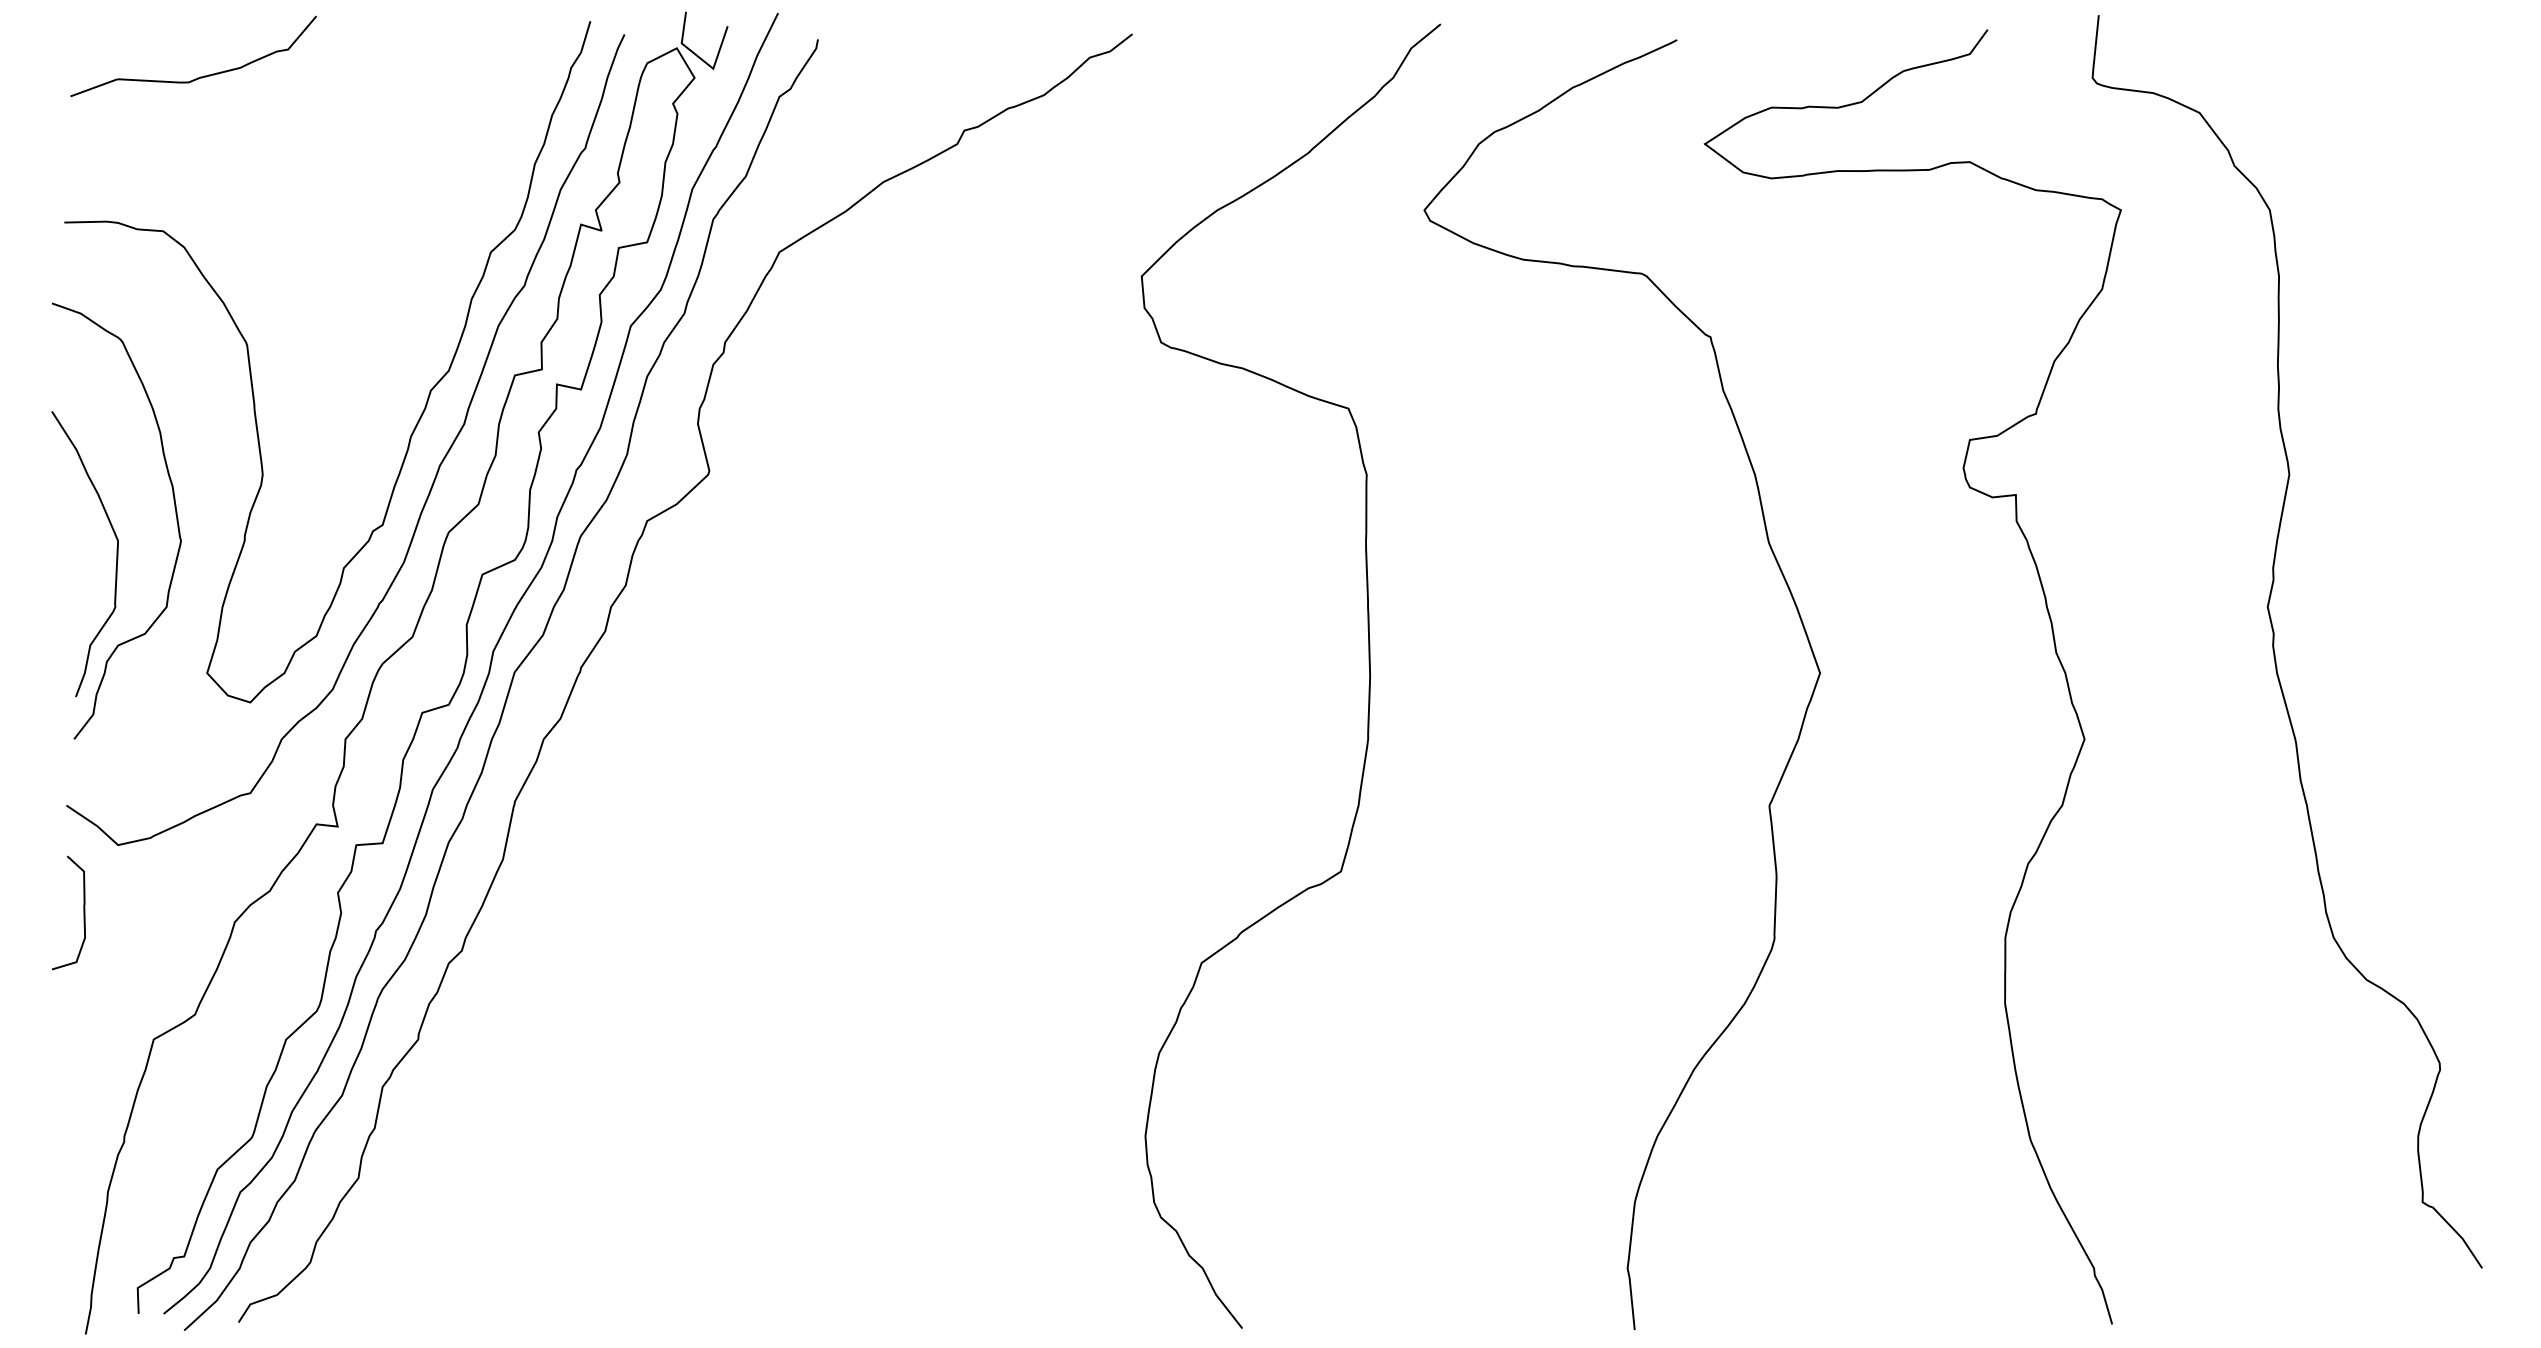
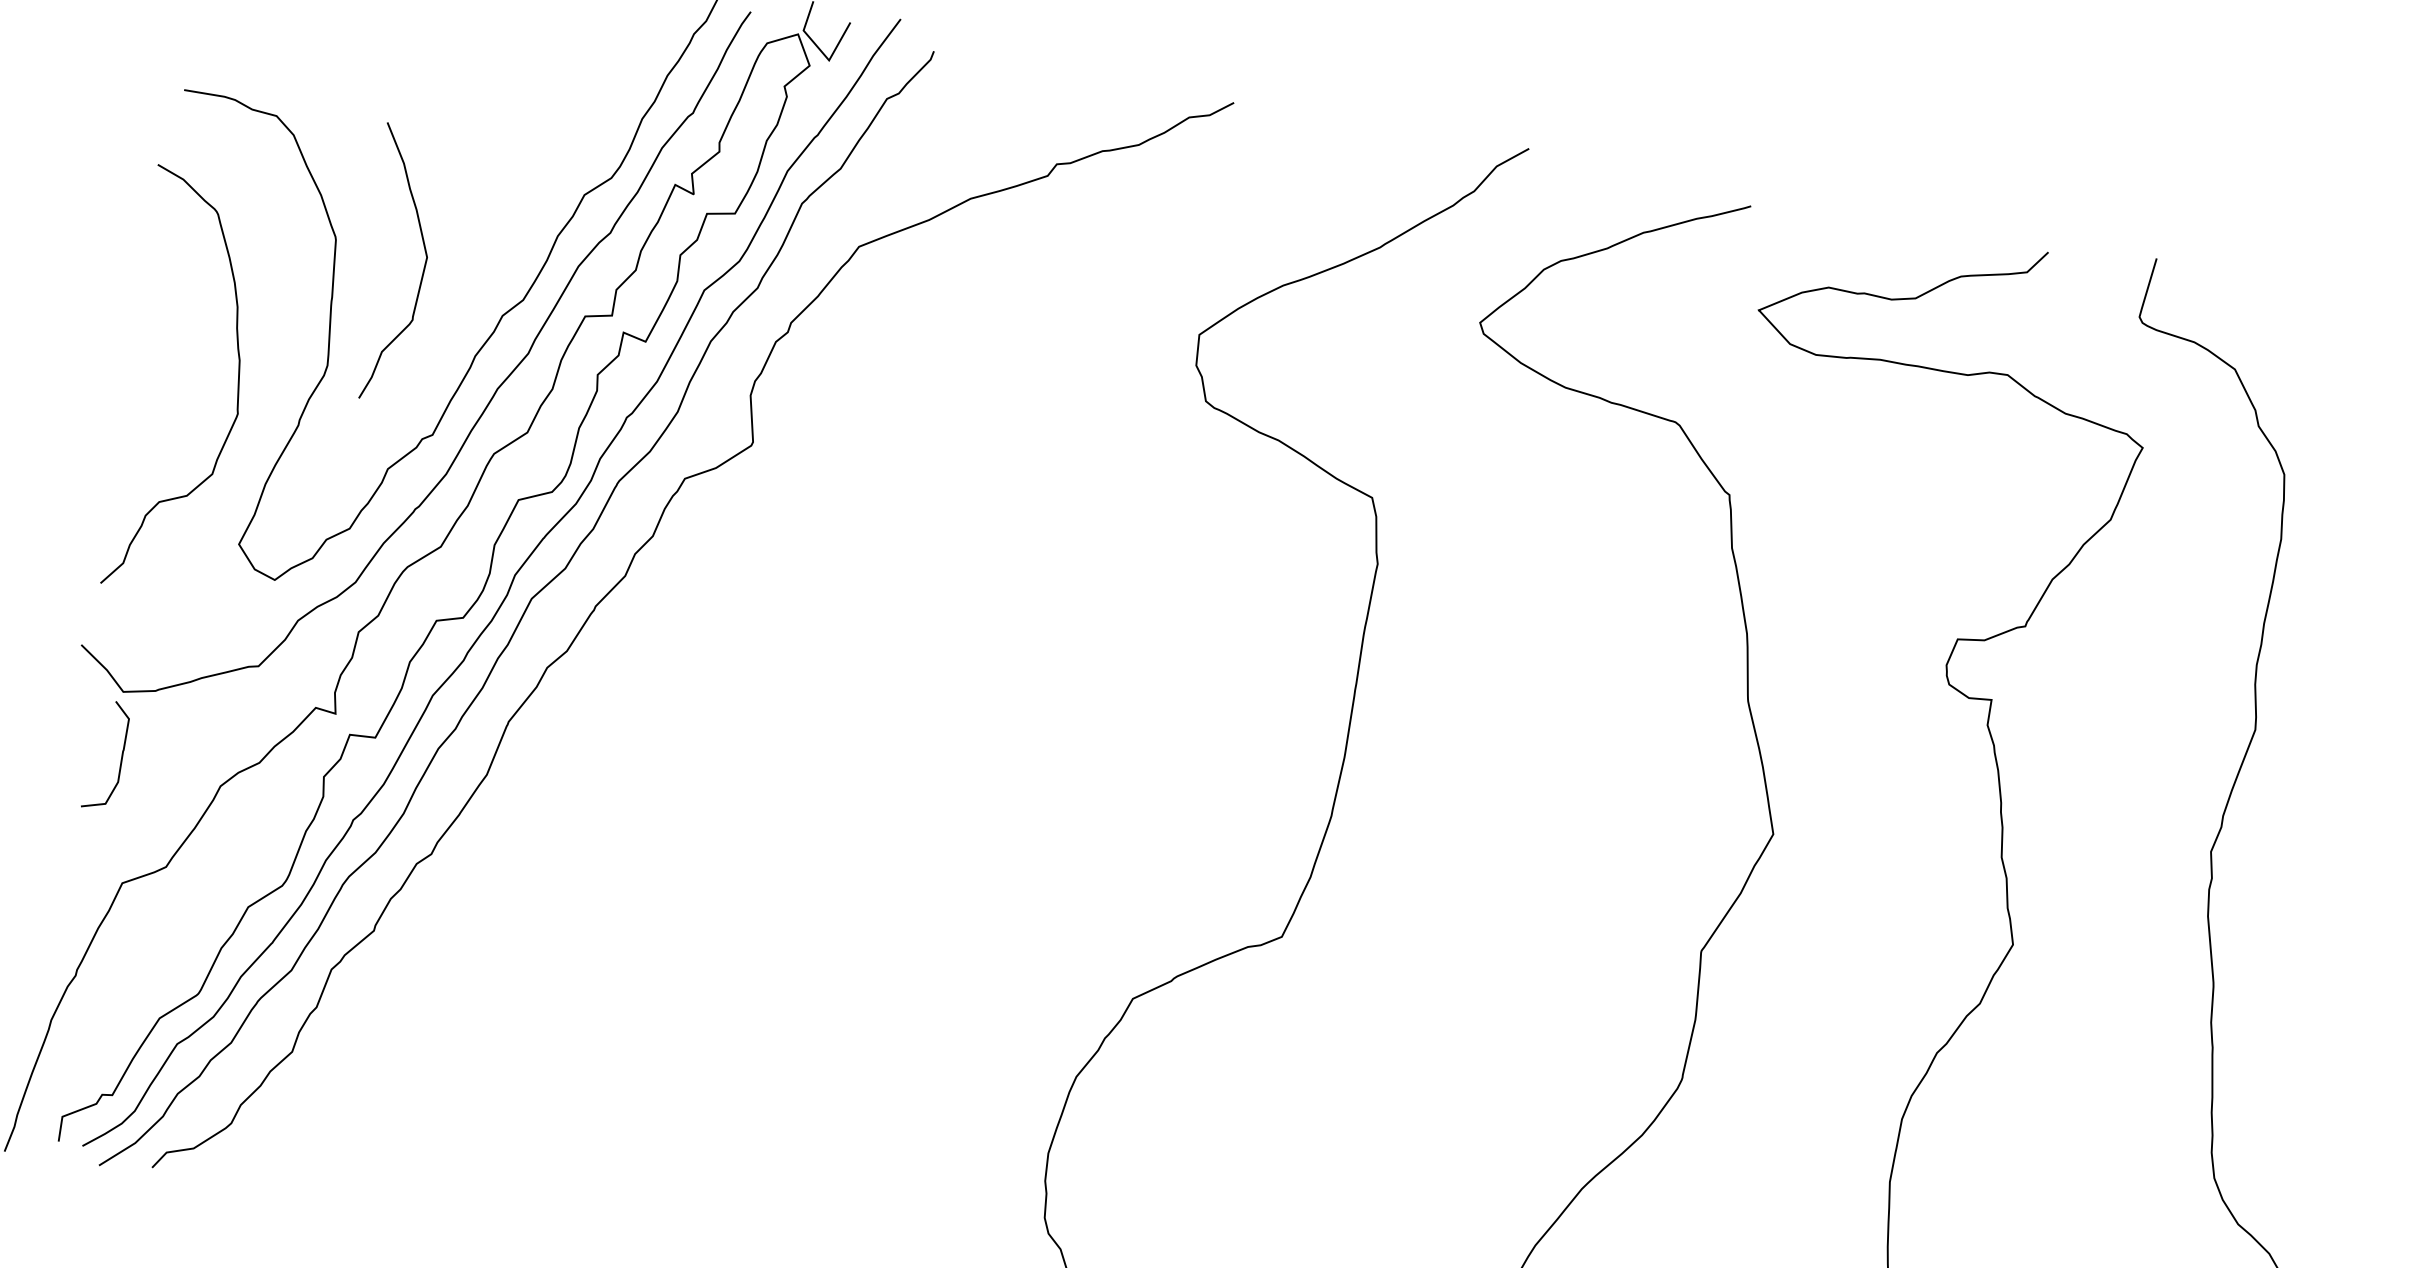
curve: (116, 554) -> (423, 270), moved
curve: (83, 912) -> (121, 757), moved

